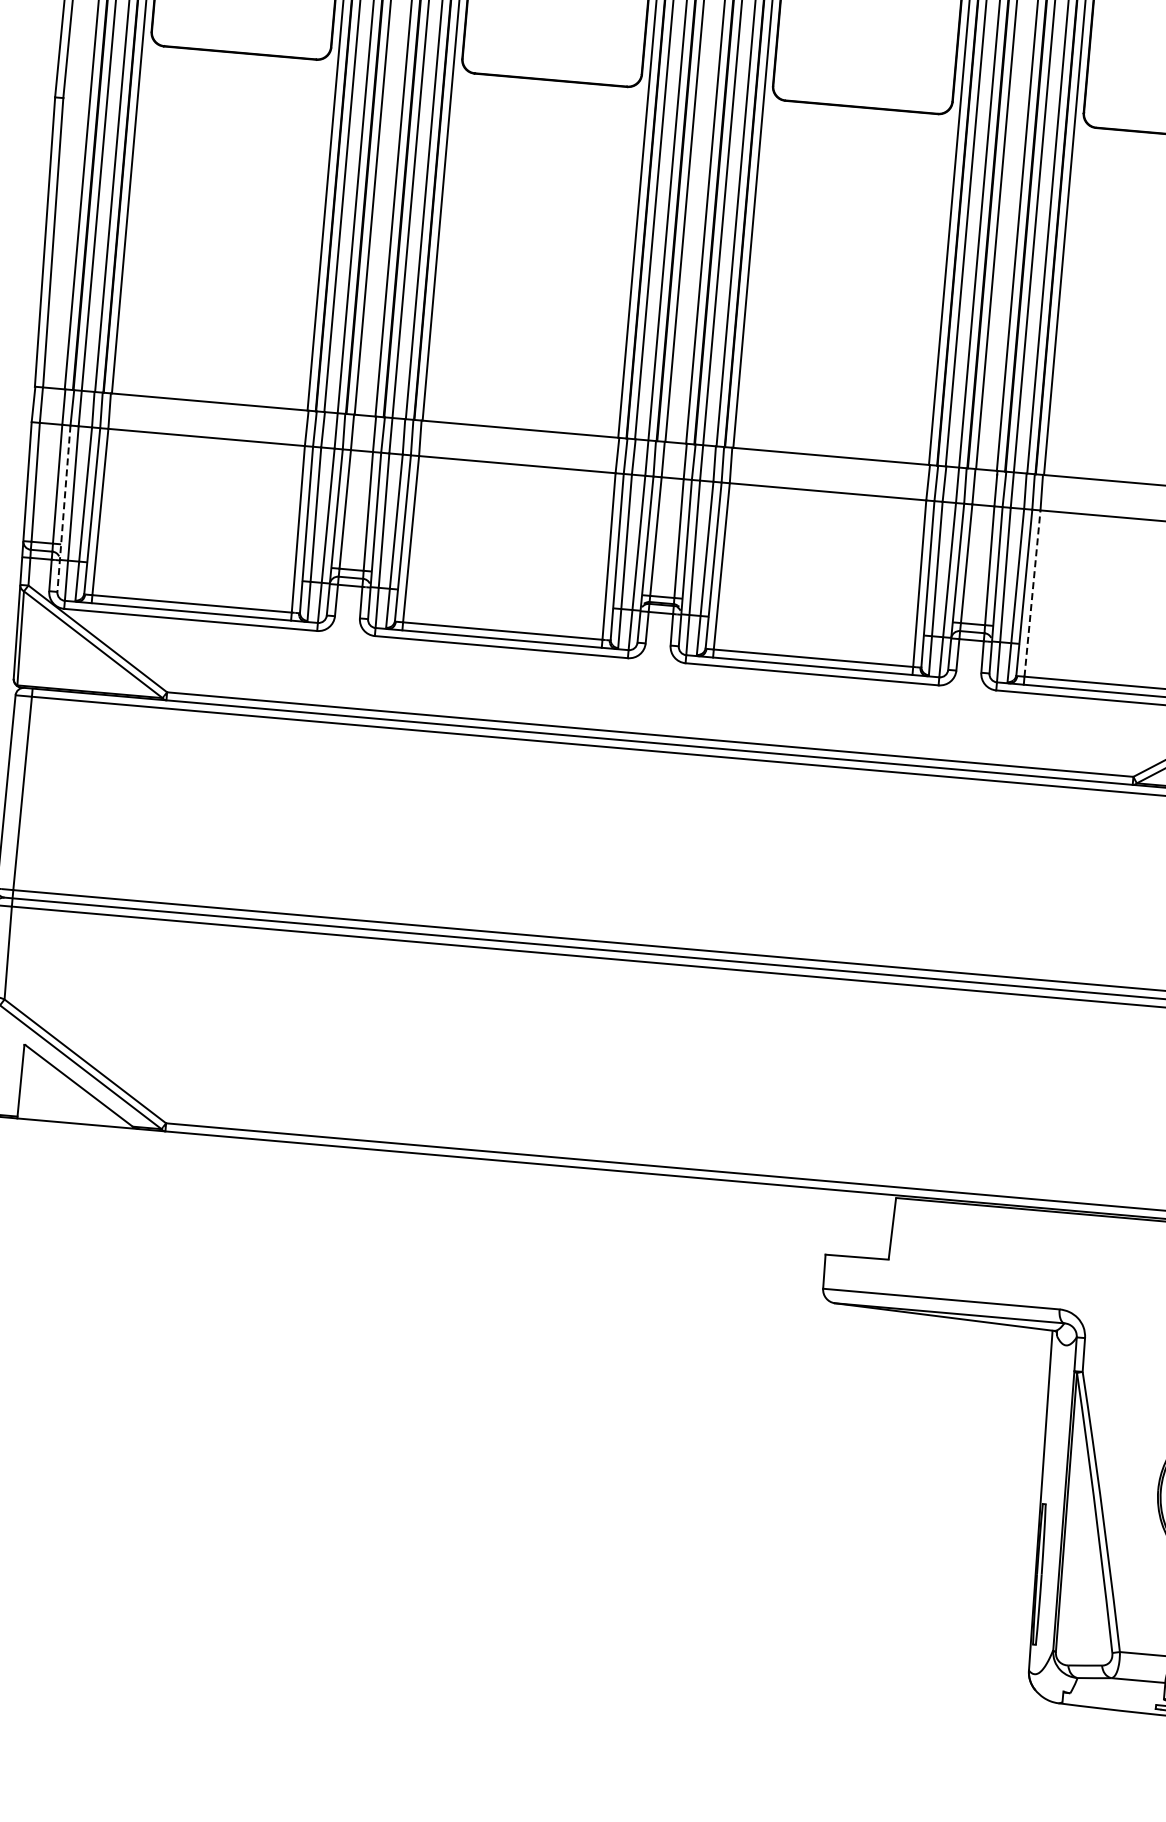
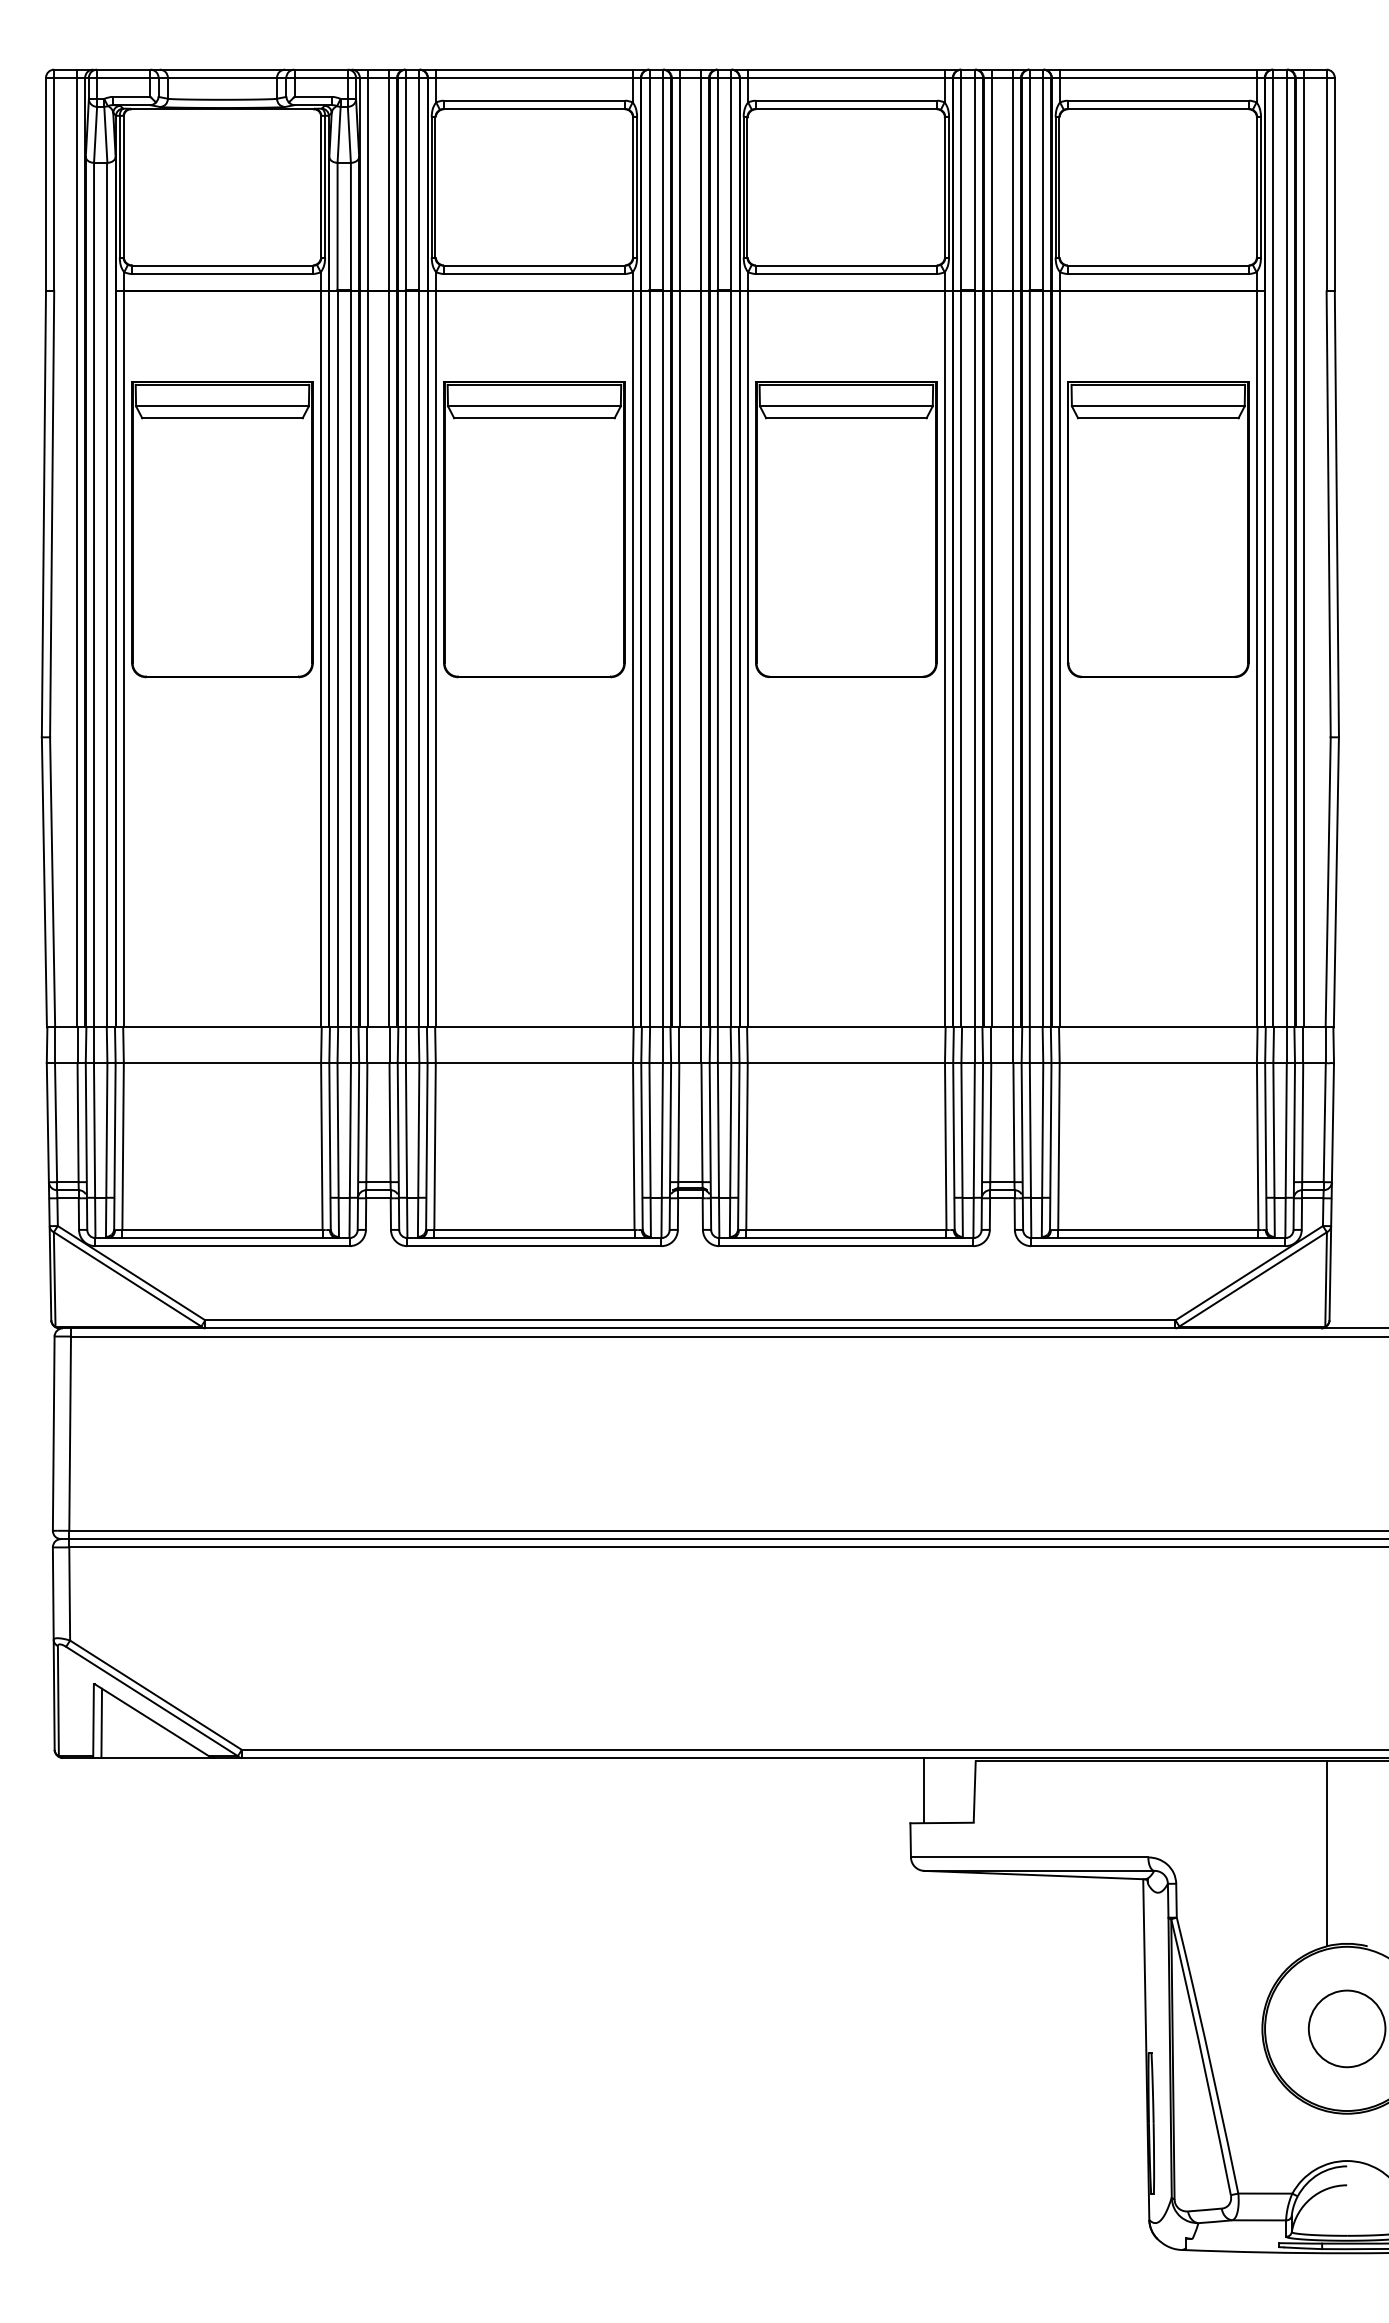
line: (63, 508) -> (86, 1146), dashed -> solid
line: (1032, 593) -> (1058, 1146), dashed -> solid
line: (28, 1084) -> (101, 1723), added
line: (841, 1223) -> (923, 1790), added

